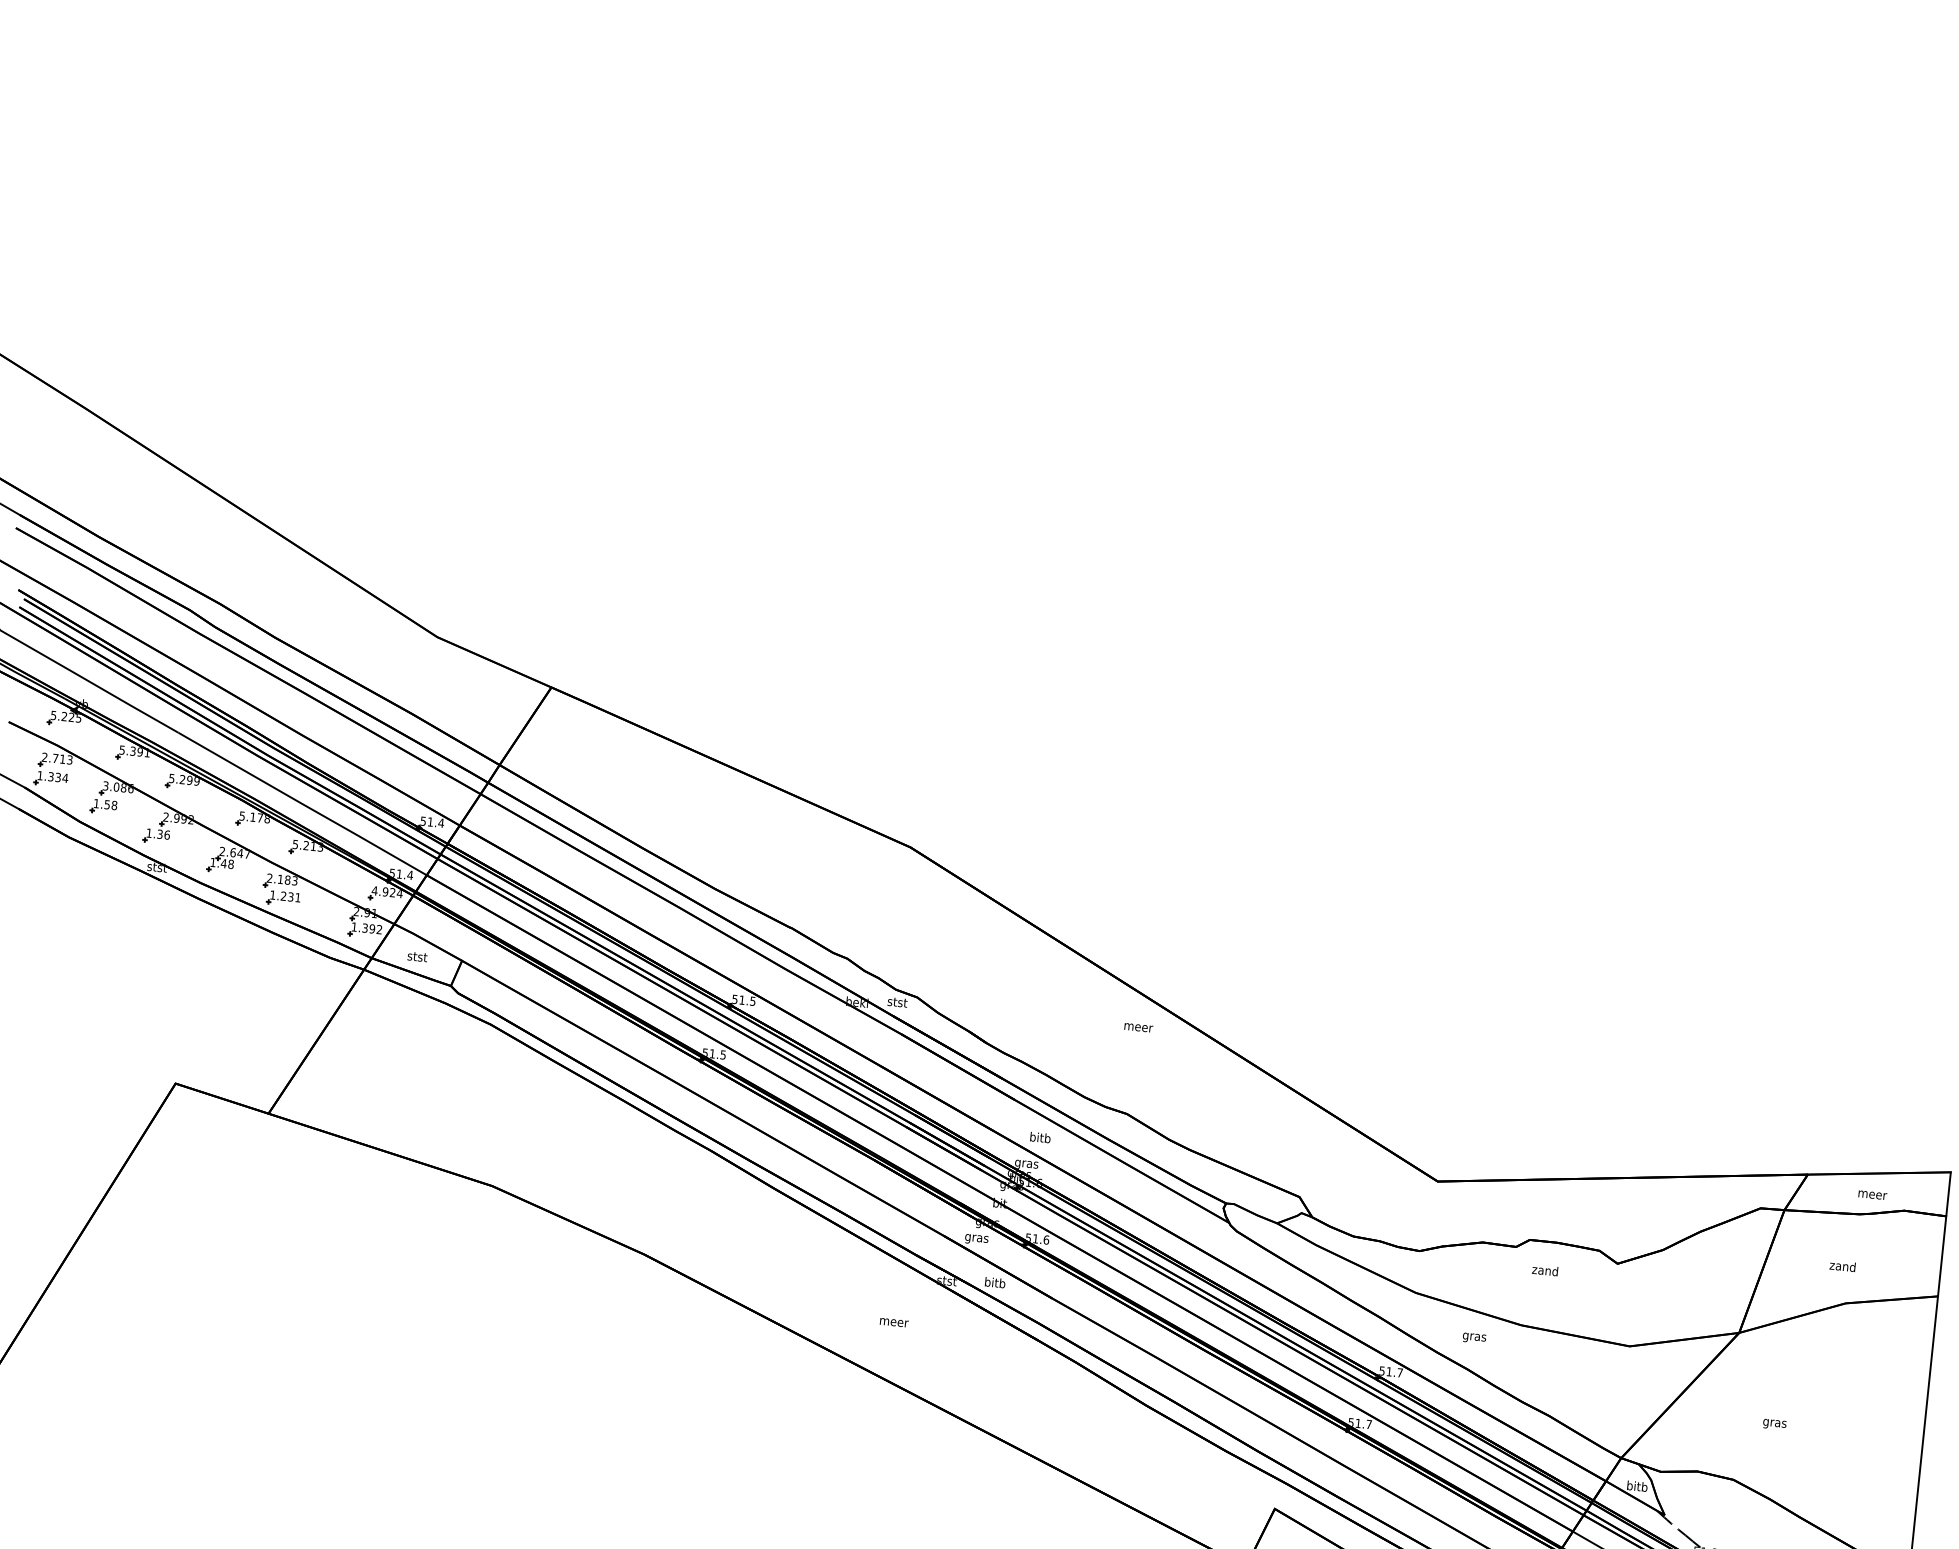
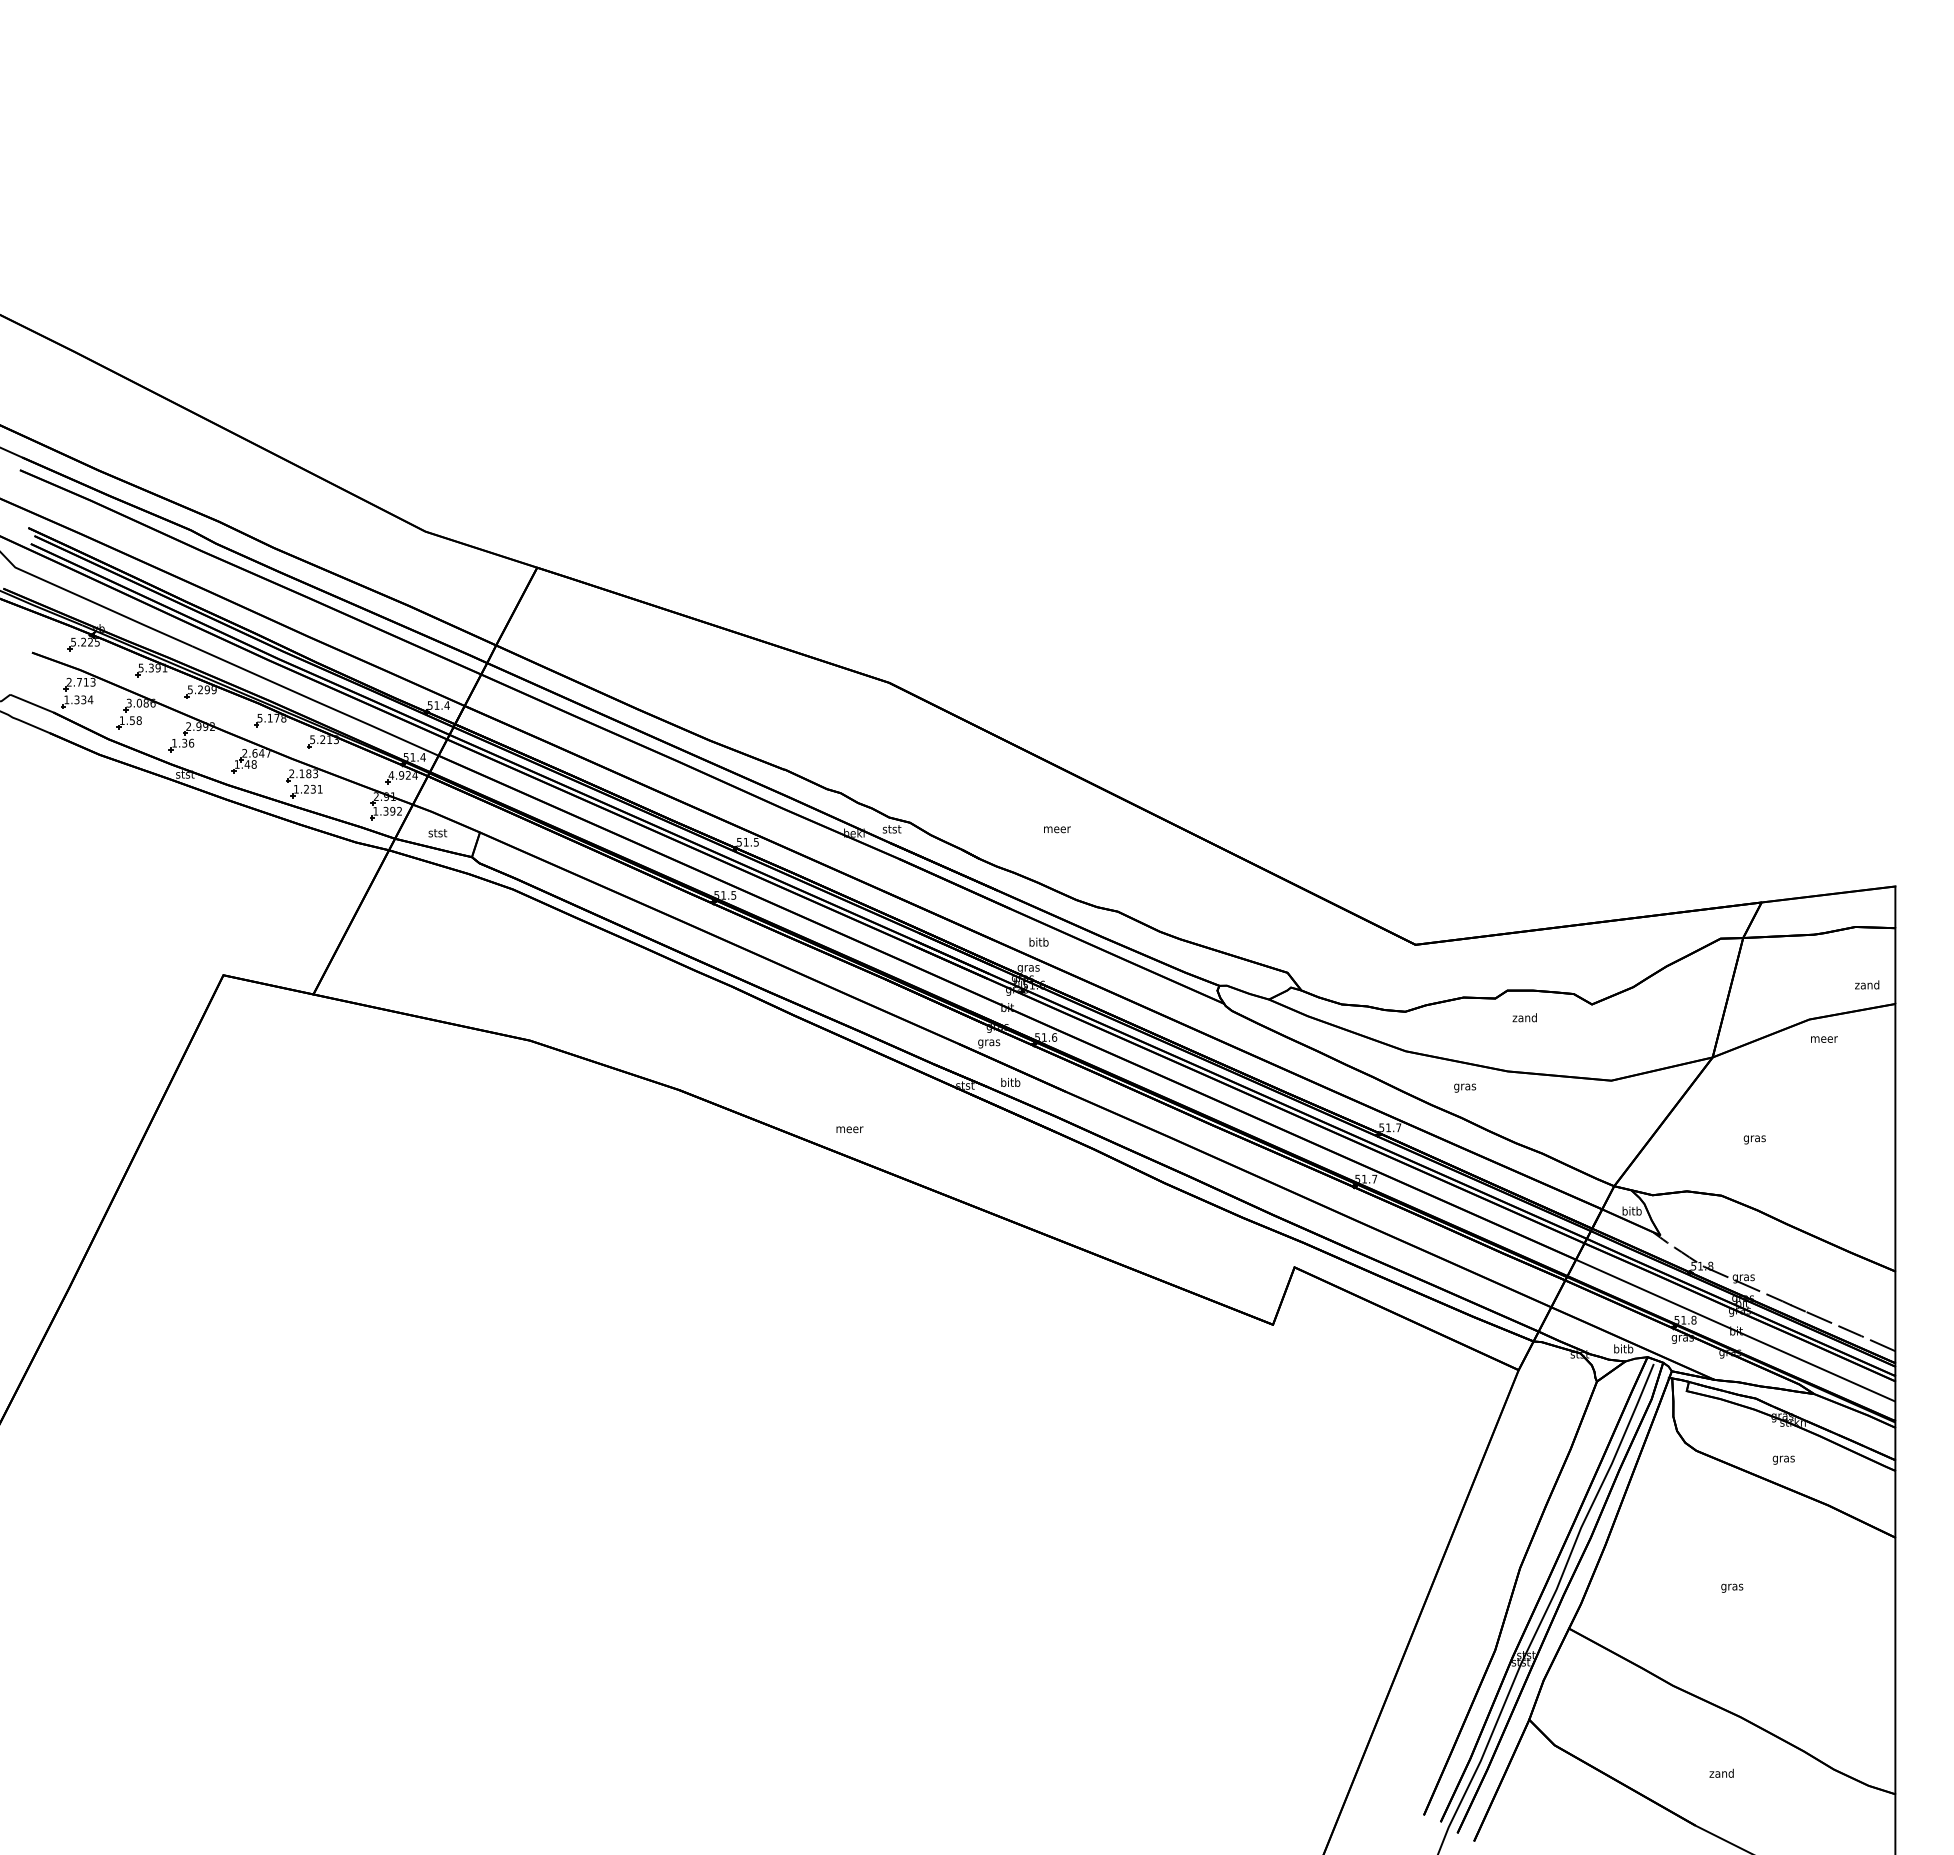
text: (1138, 1027) -> (1057, 829), moved
text: (1872, 1195) -> (1824, 1039), moved
text: (1843, 1265) -> (1867, 984), moved
text: (893, 1322) -> (849, 1129), moved

